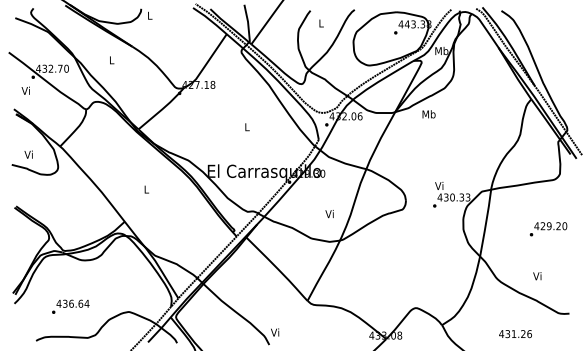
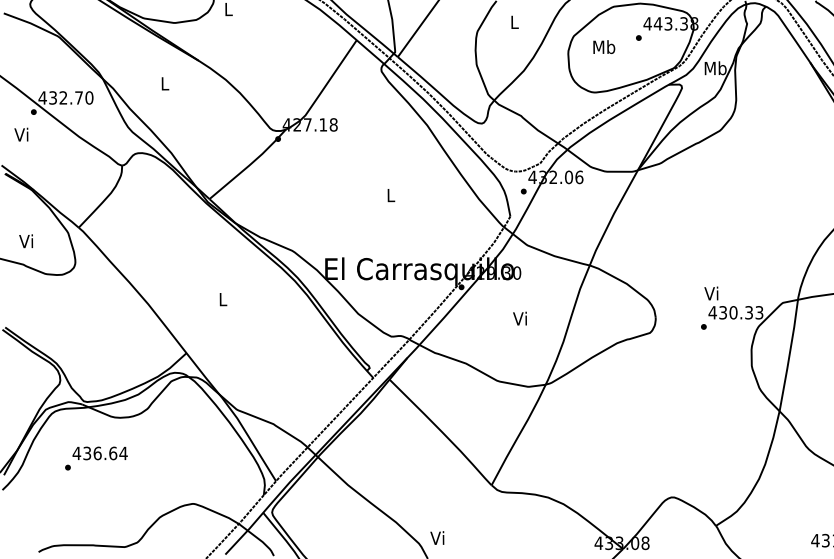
text: (428, 114) -> (603, 47), moved
text: (329, 214) -> (519, 319), moved
text: (70, 306) -> (95, 457), moved

